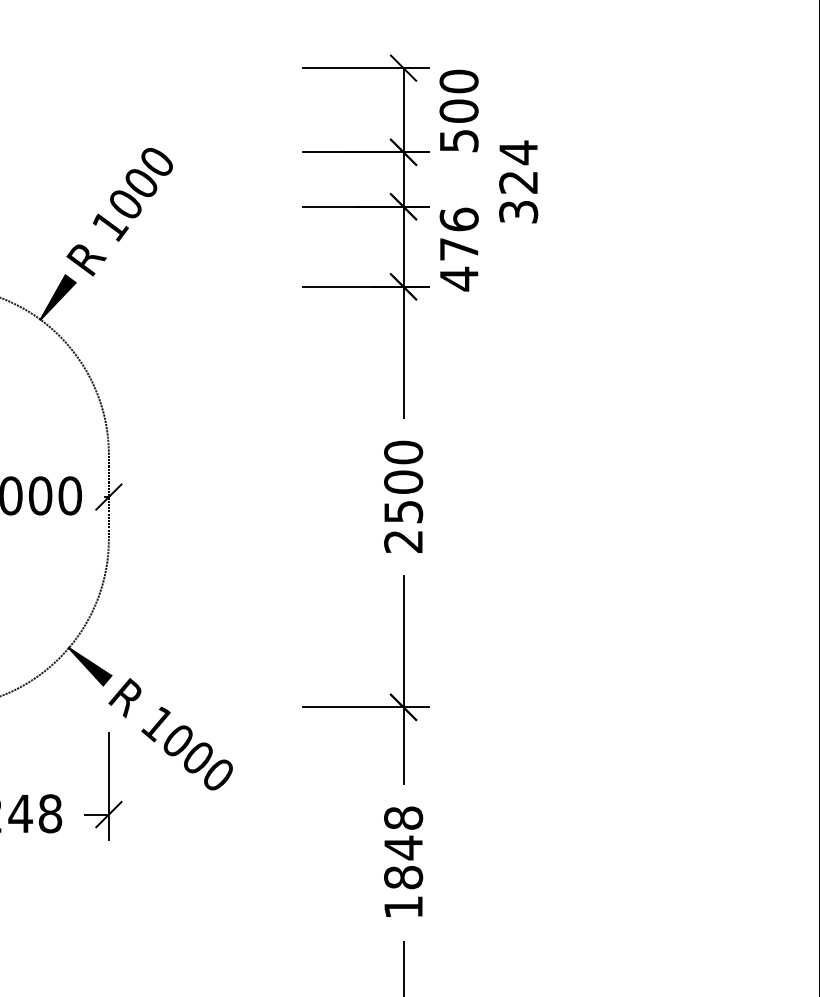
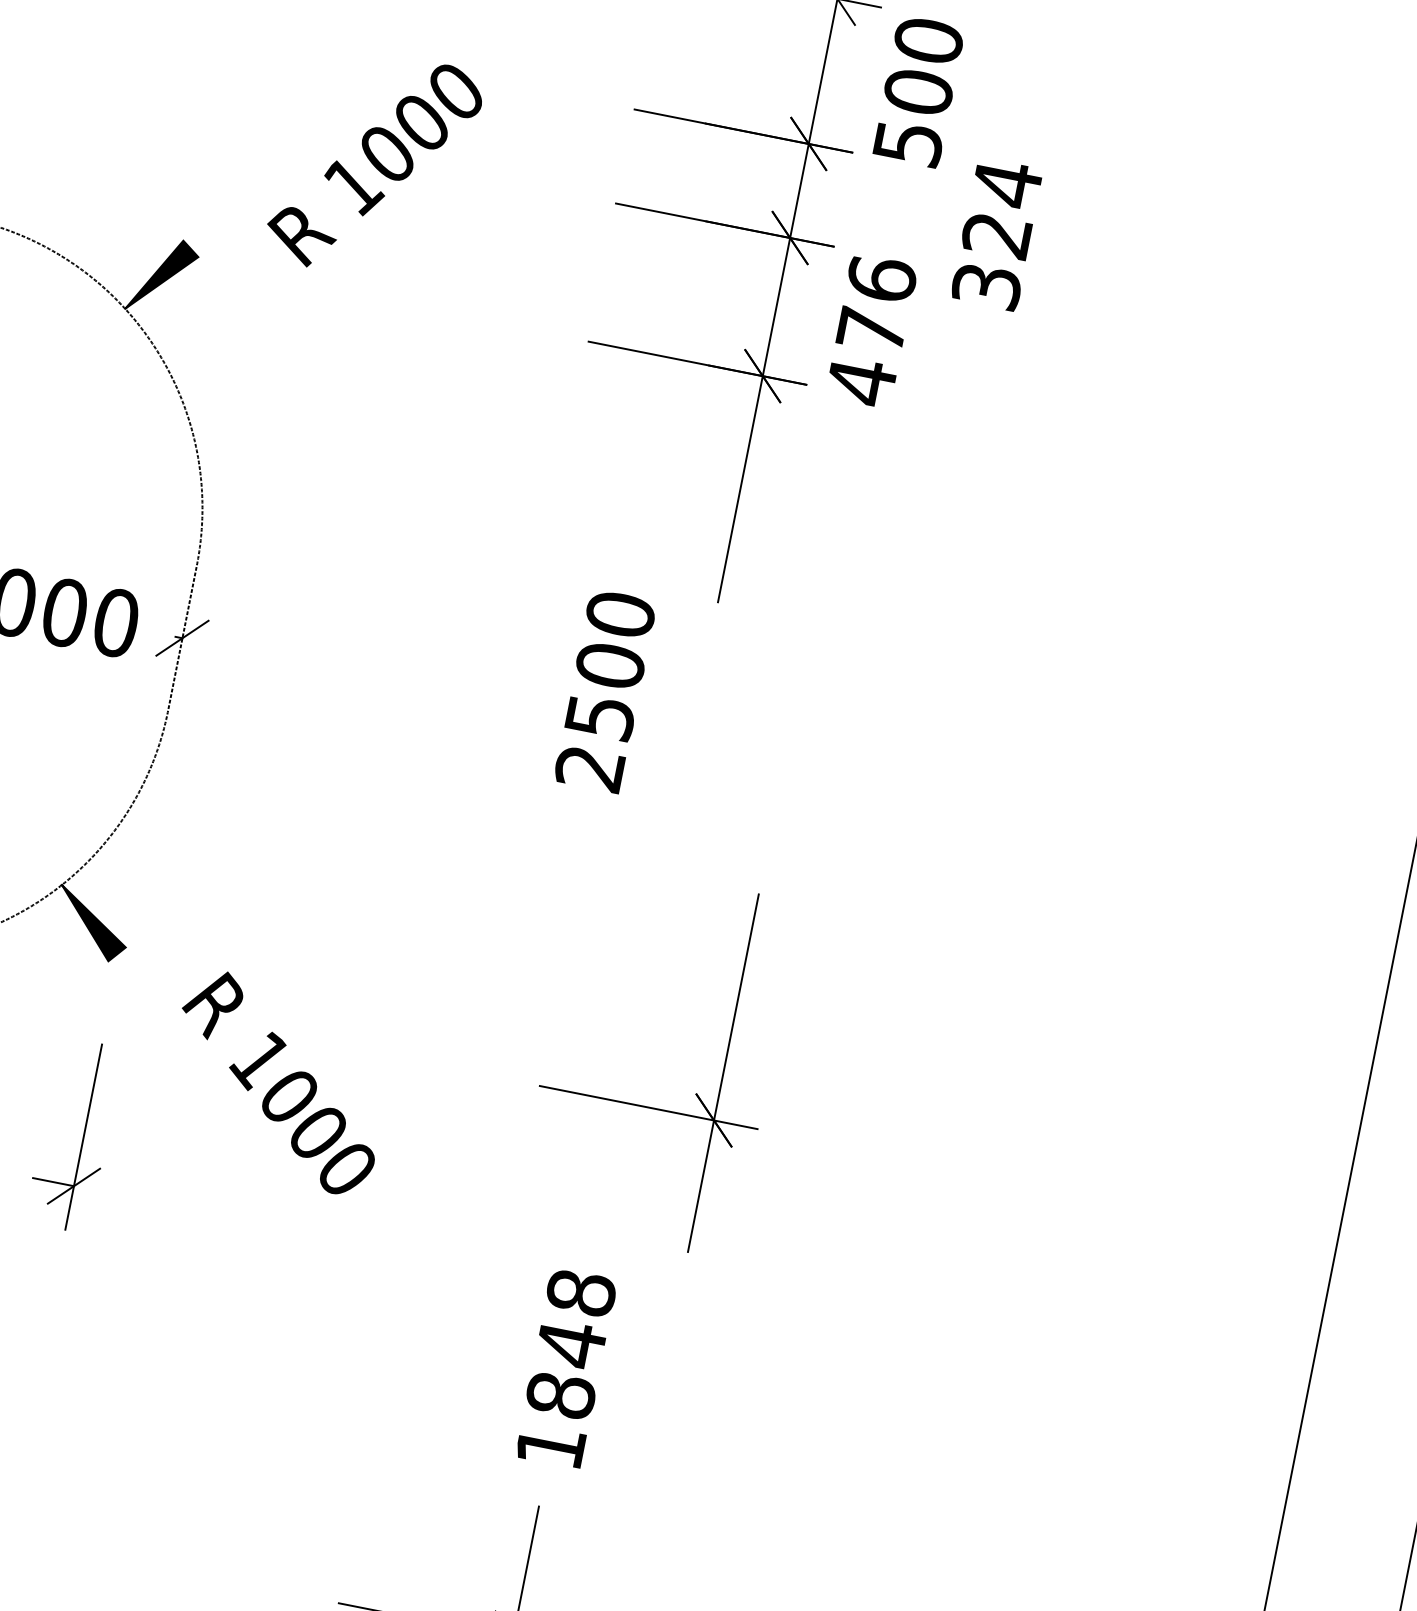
text: (119, 212) -> (373, 165), moved
text: (403, 496) -> (605, 690), moved
part: (365, 706) -> (648, 1106), moved
text: (170, 734) -> (278, 1082), moved

